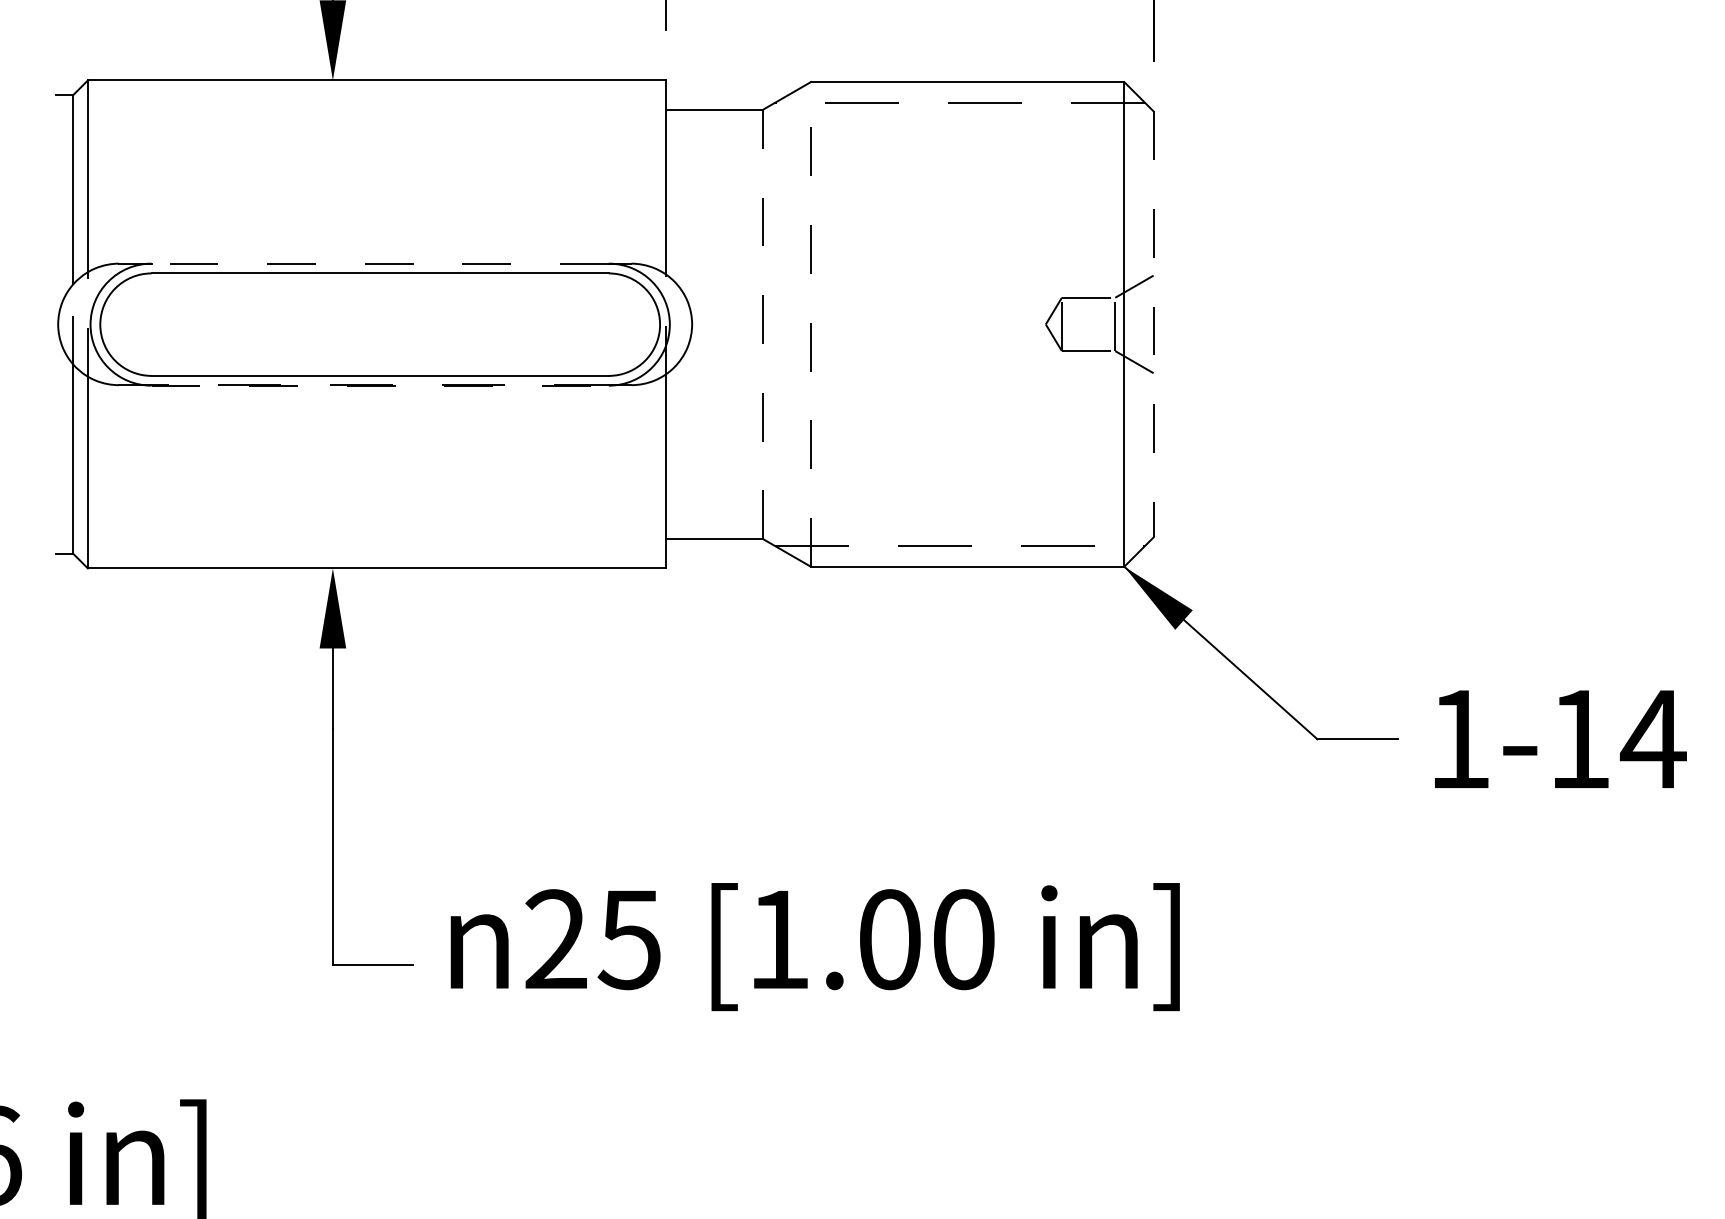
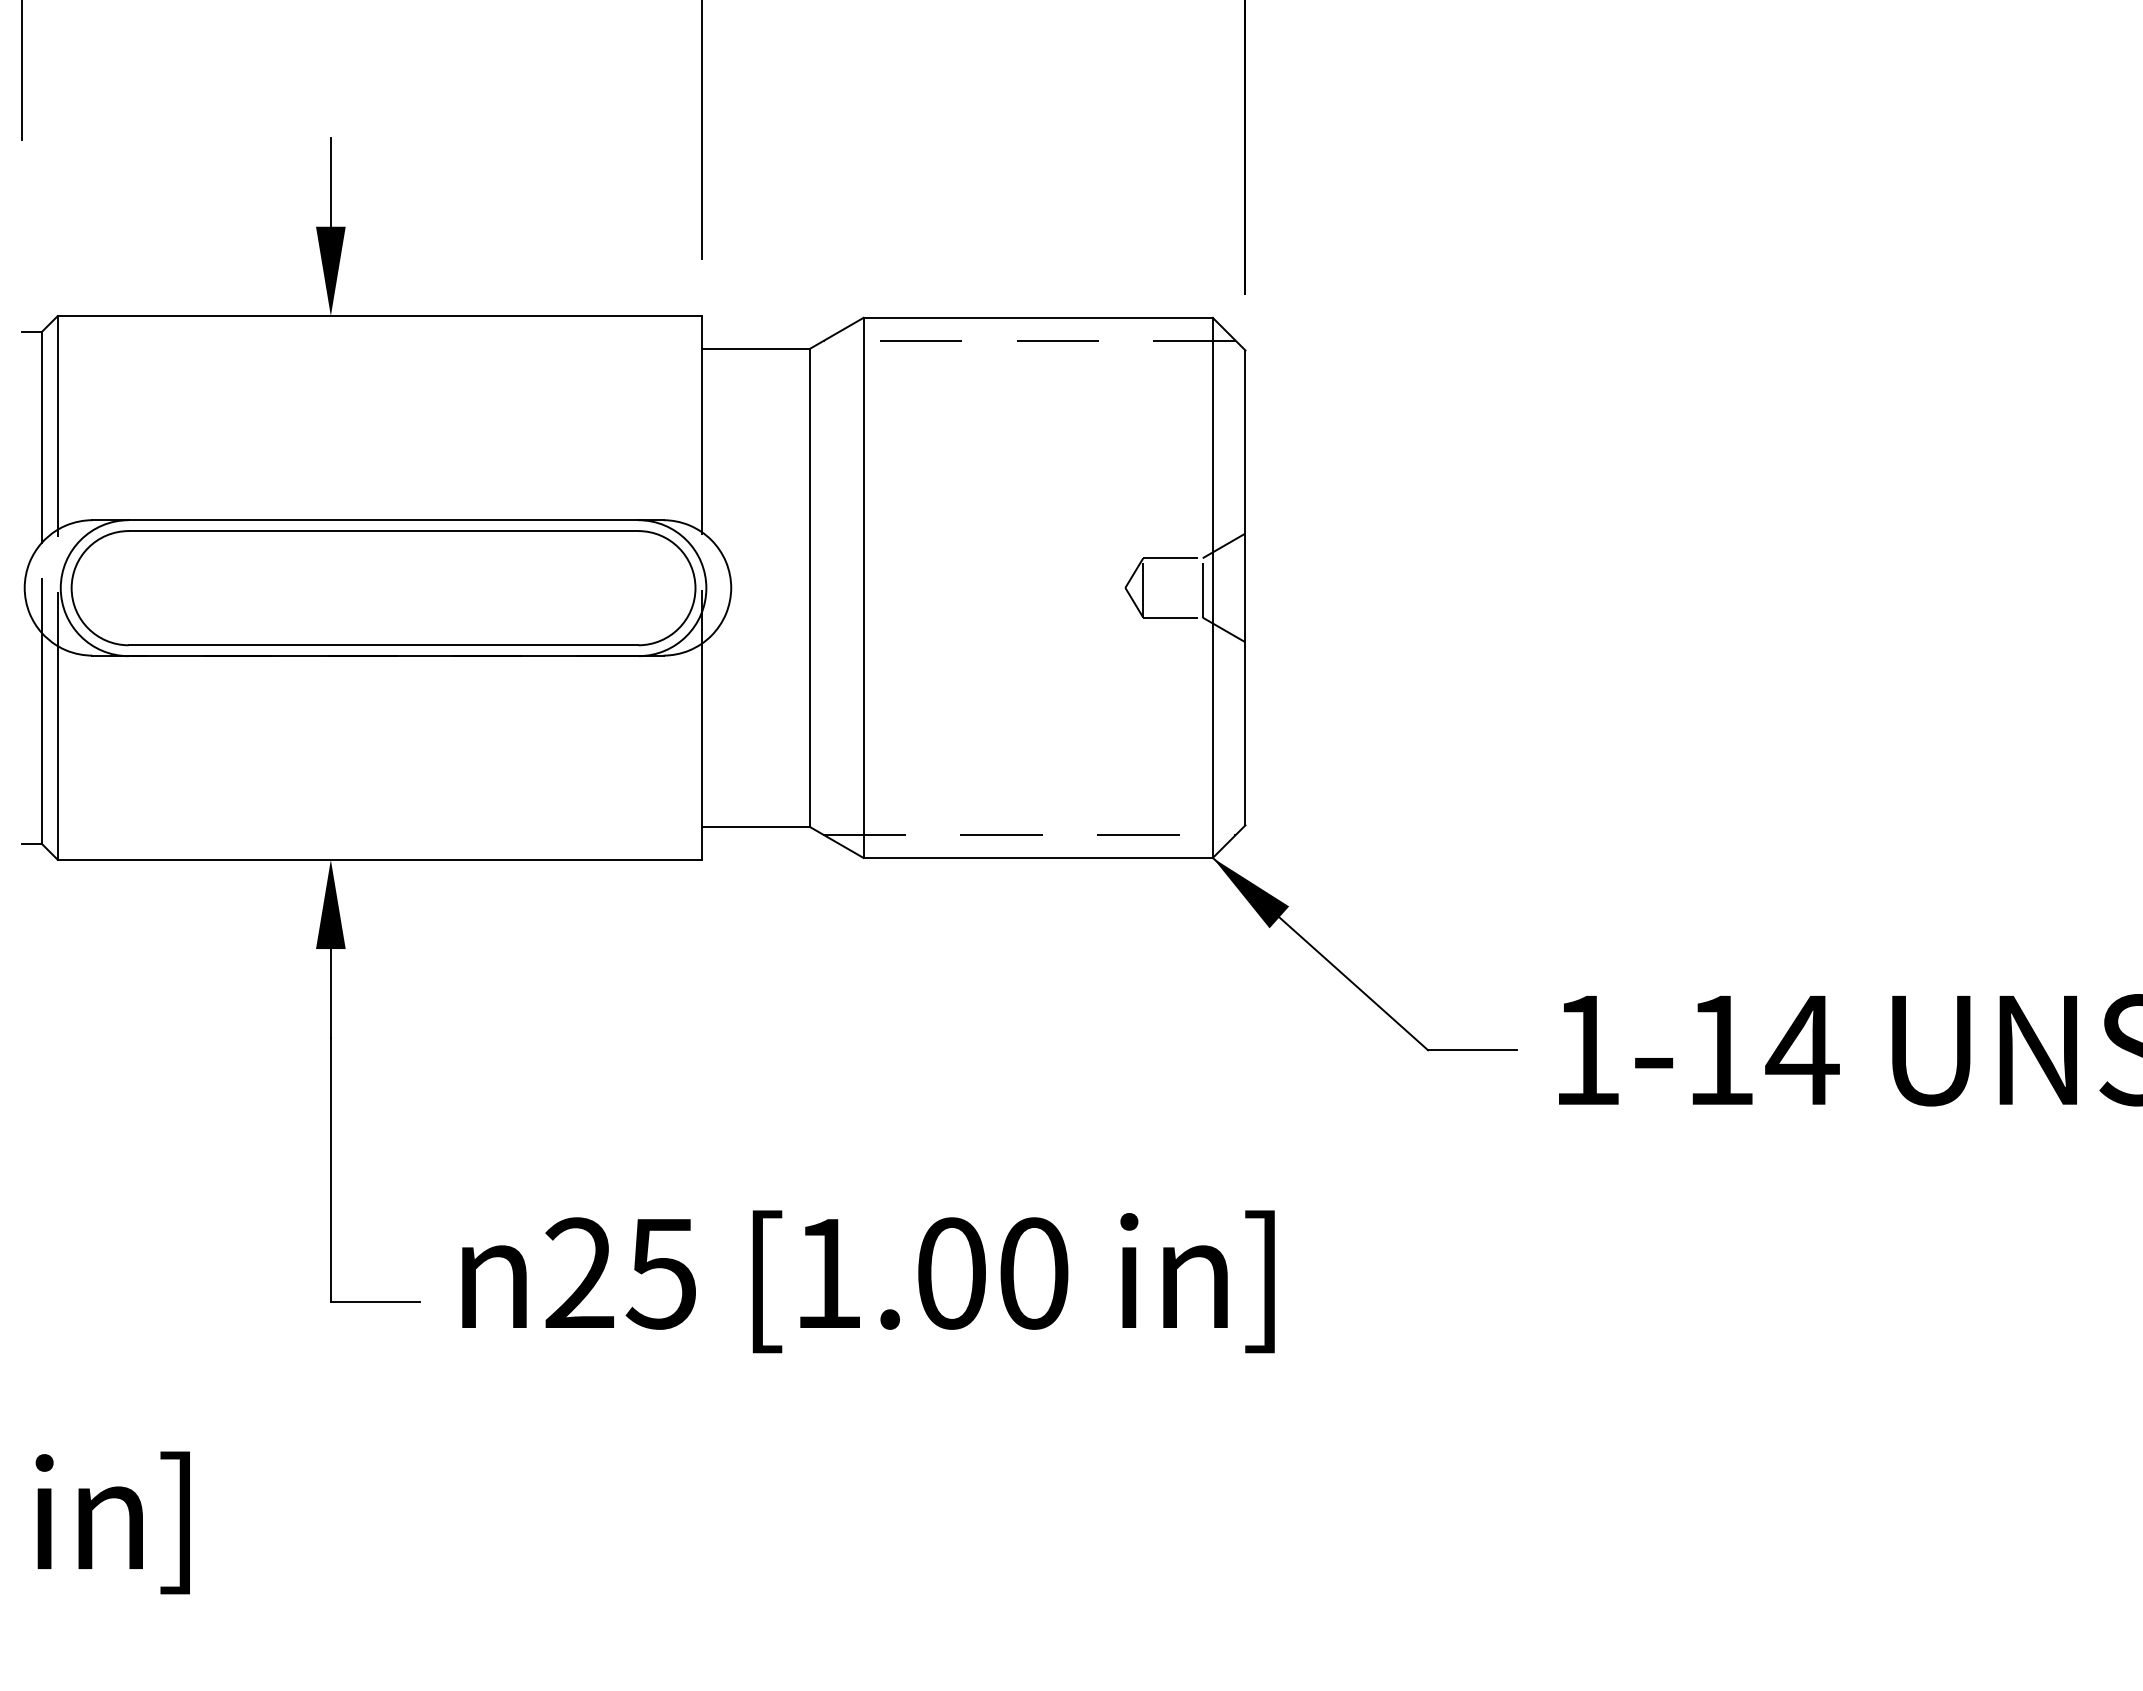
line: (380, 263) -> (383, 520), dashed -> solid
line: (763, 324) -> (810, 587), dashed -> solid
line: (810, 324) -> (863, 587), dashed -> solid
line: (1153, 324) -> (1245, 588), dashed -> solid
line: (380, 385) -> (383, 656), dashed -> solid

